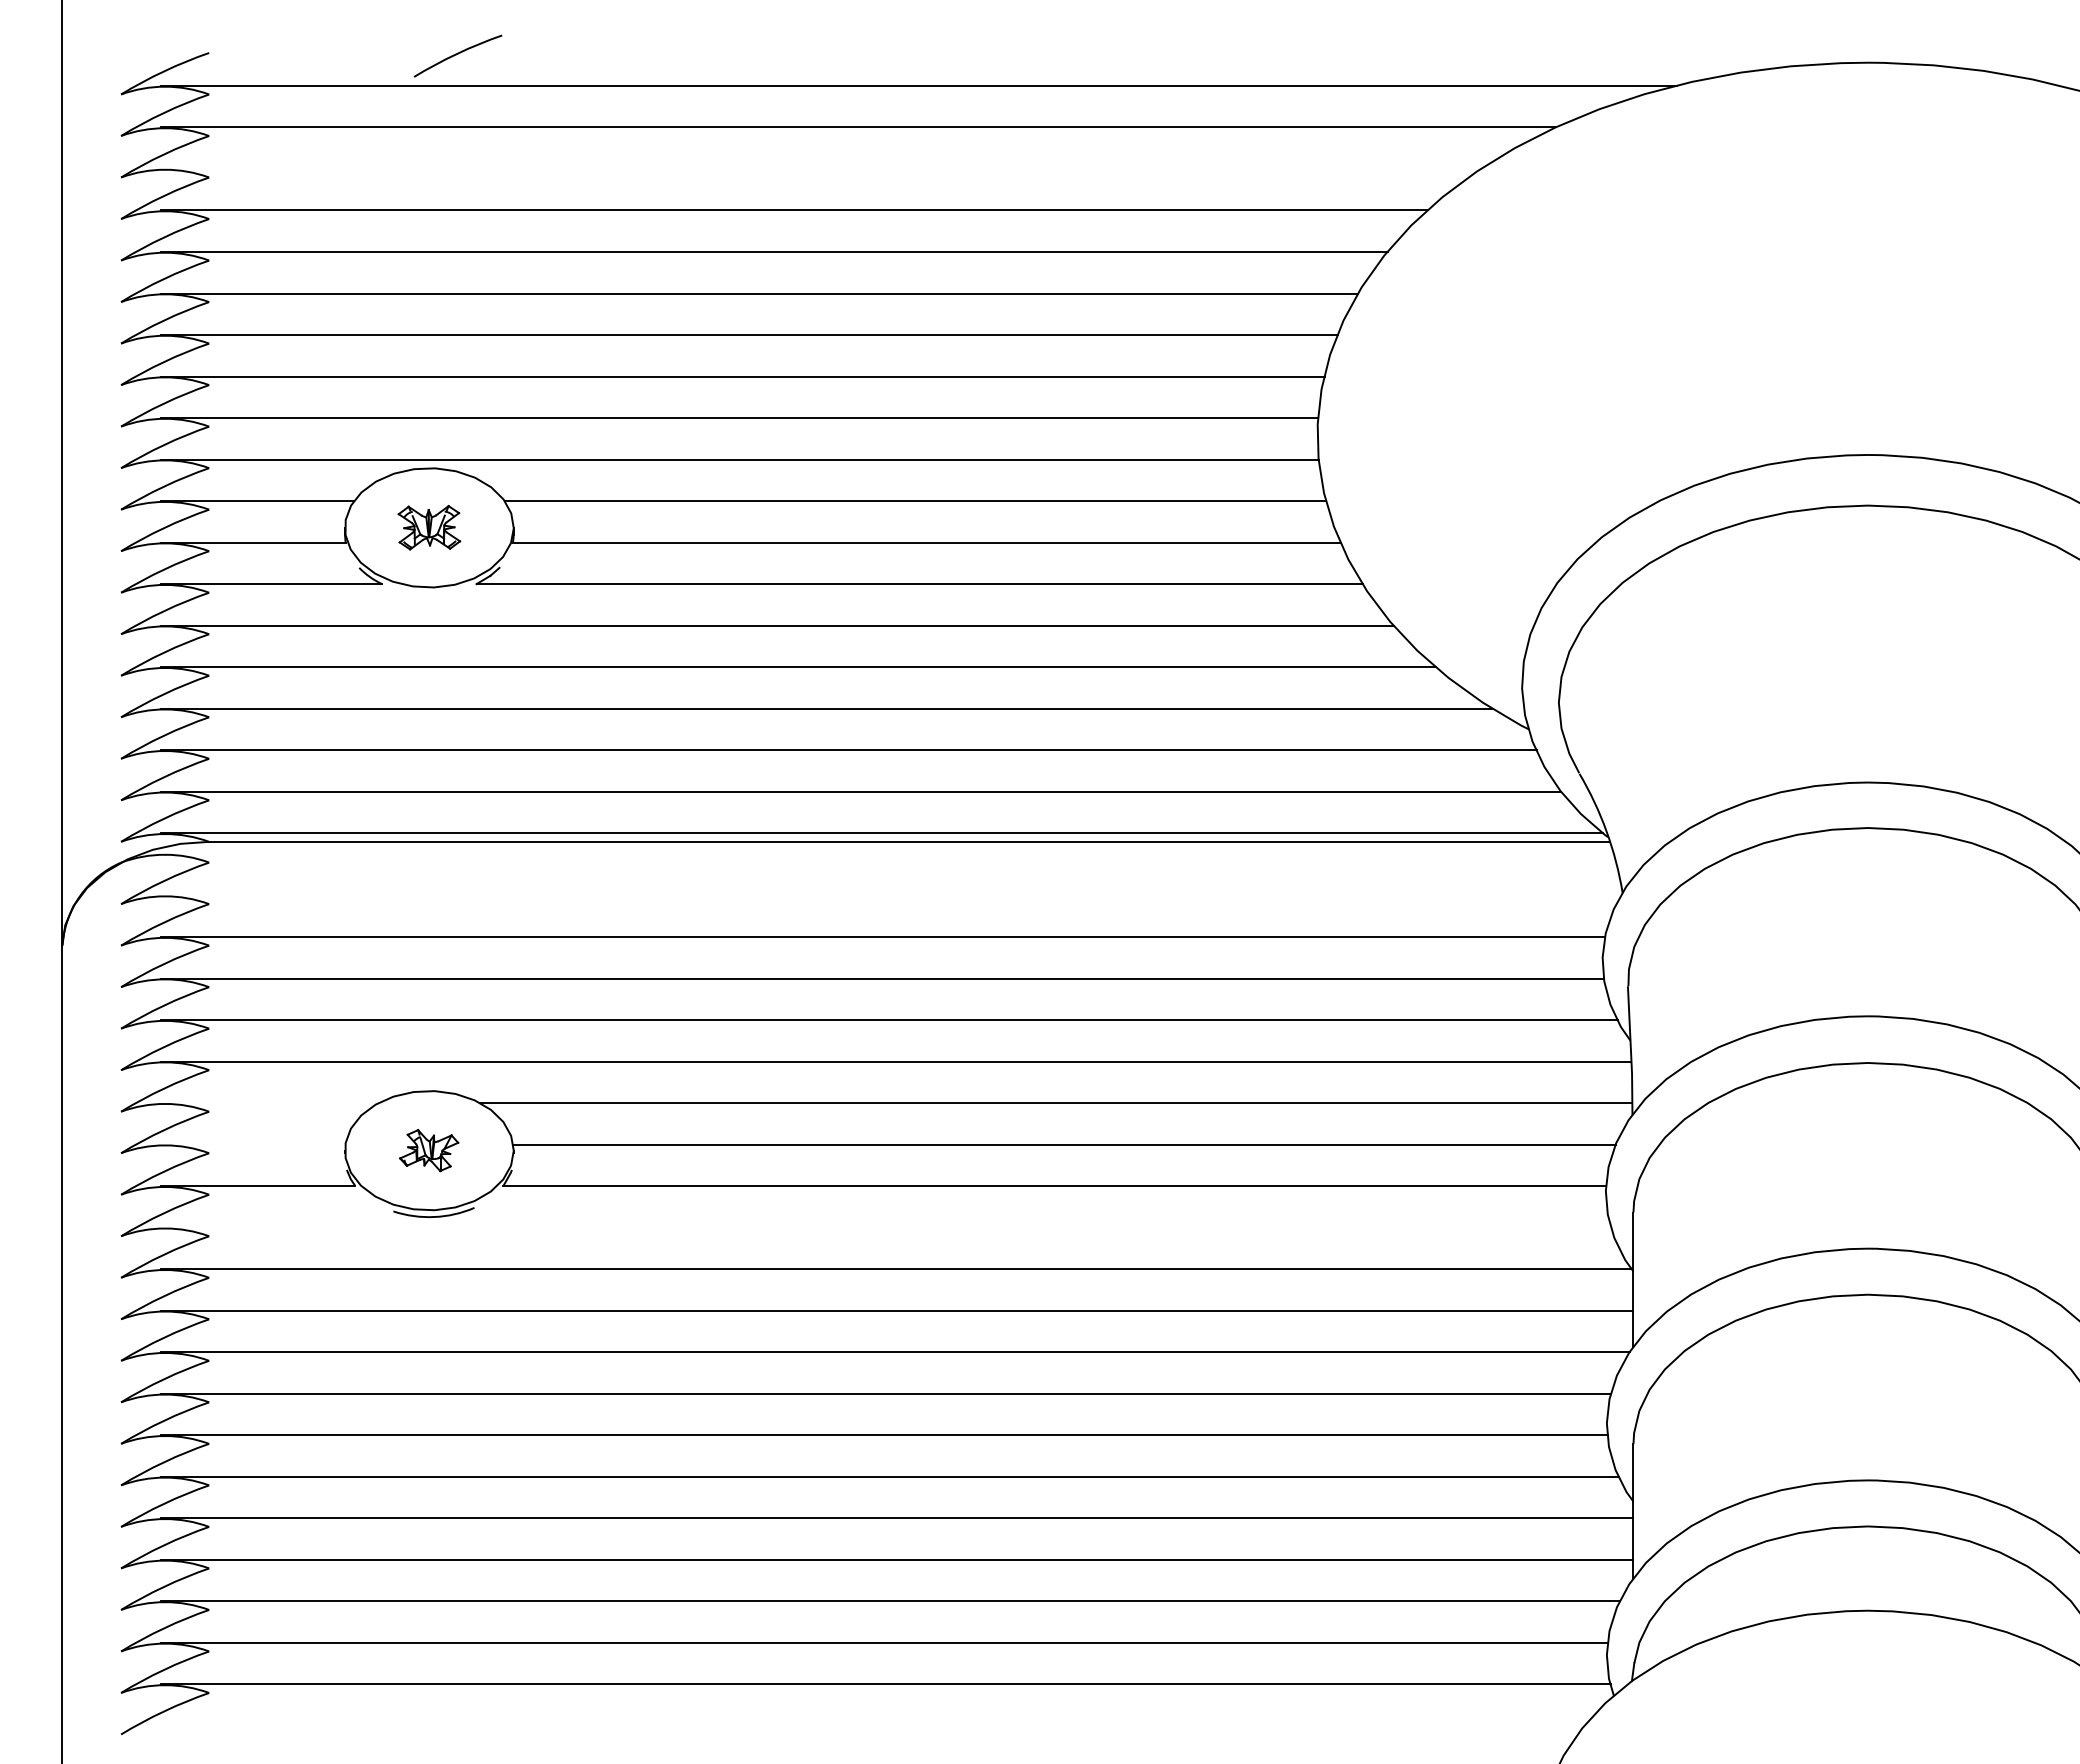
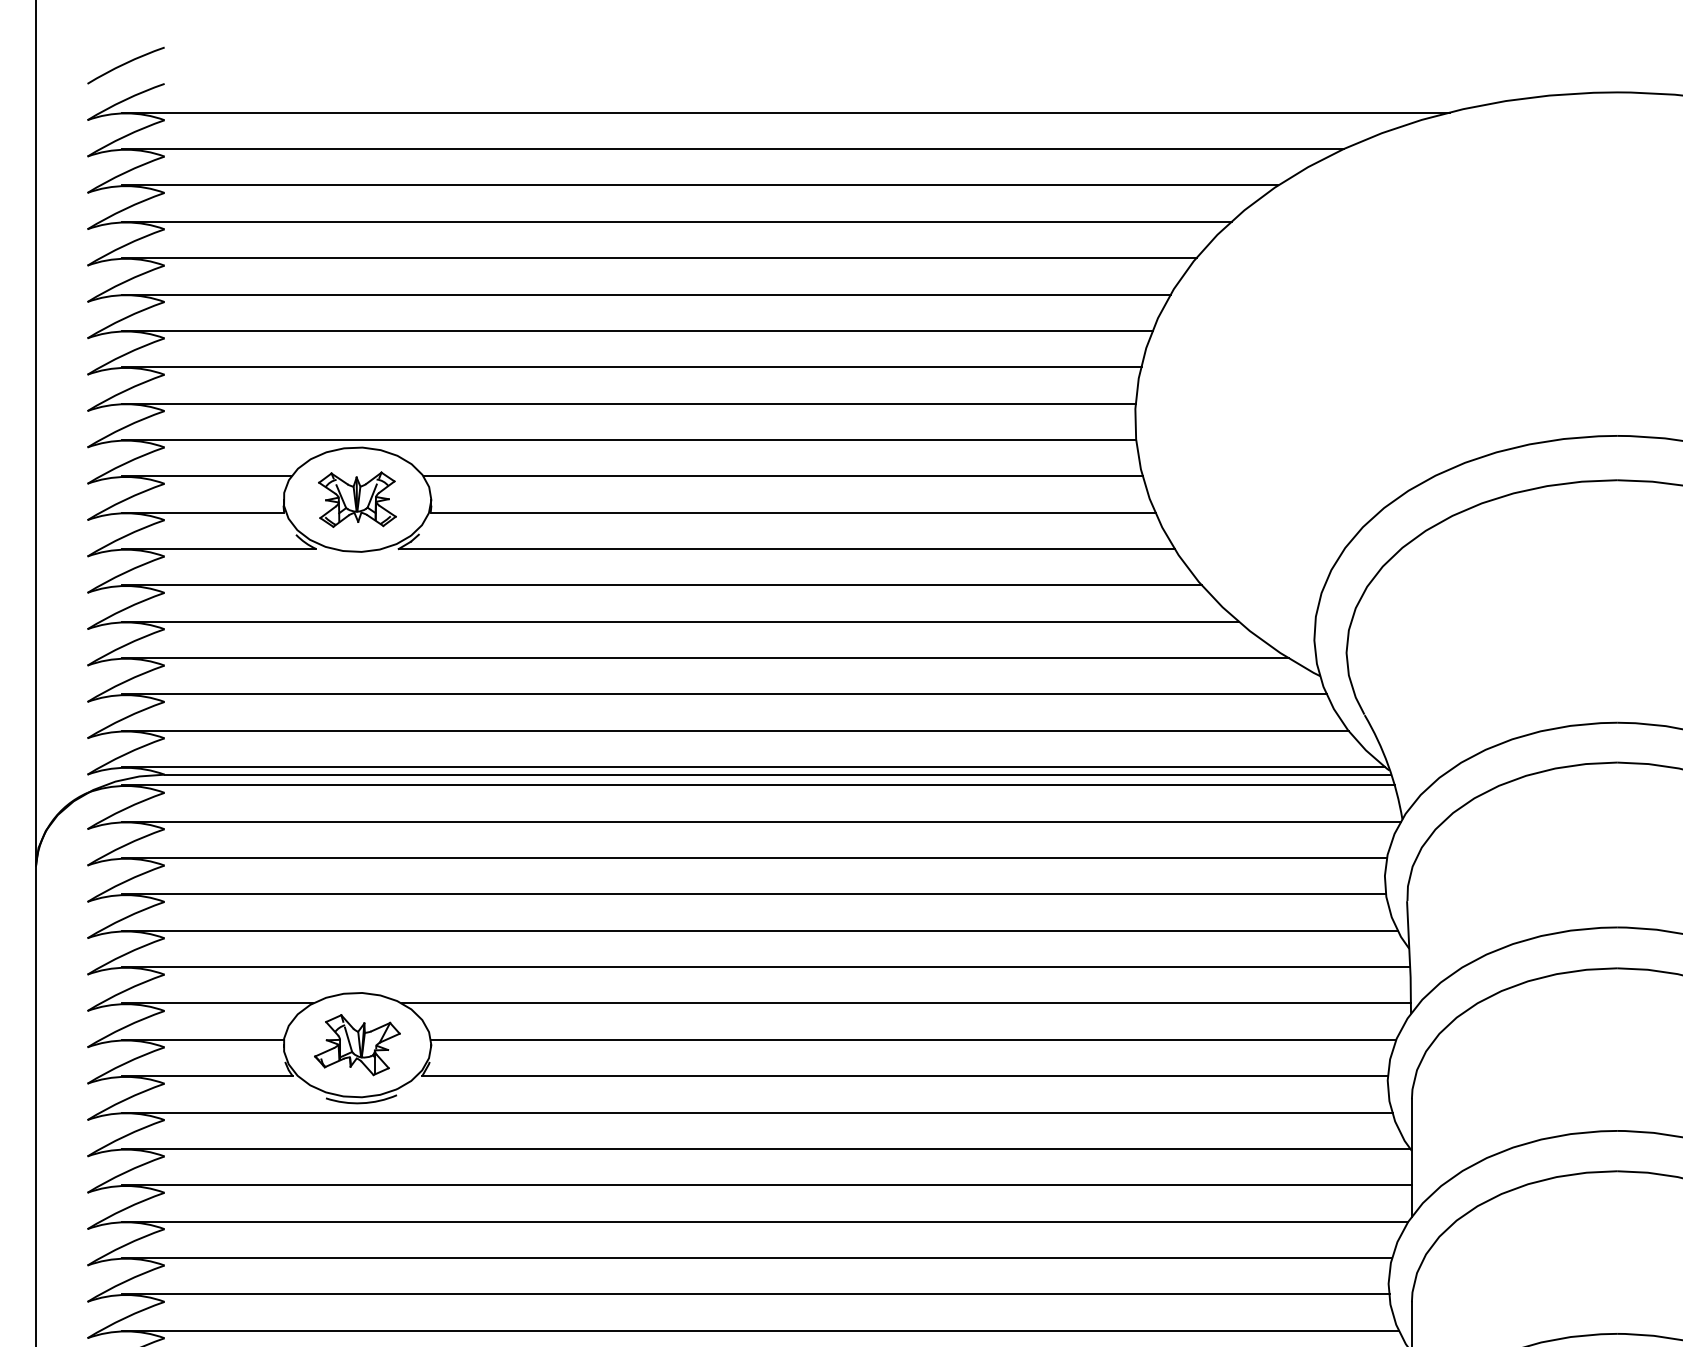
arc: (457, 54) -> (125, 64), moved
line: (820, 168) -> (699, 185), added
part: (429, 527) -> (357, 499), size x1.43
line: (886, 854) -> (757, 785), added
line: (890, 895) -> (761, 821), added
line: (269, 1103) -> (217, 1003), added
line: (252, 1144) -> (202, 1039), added
part: (428, 1150) -> (356, 1044), size x1.67
line: (885, 1227) -> (756, 1112), added

